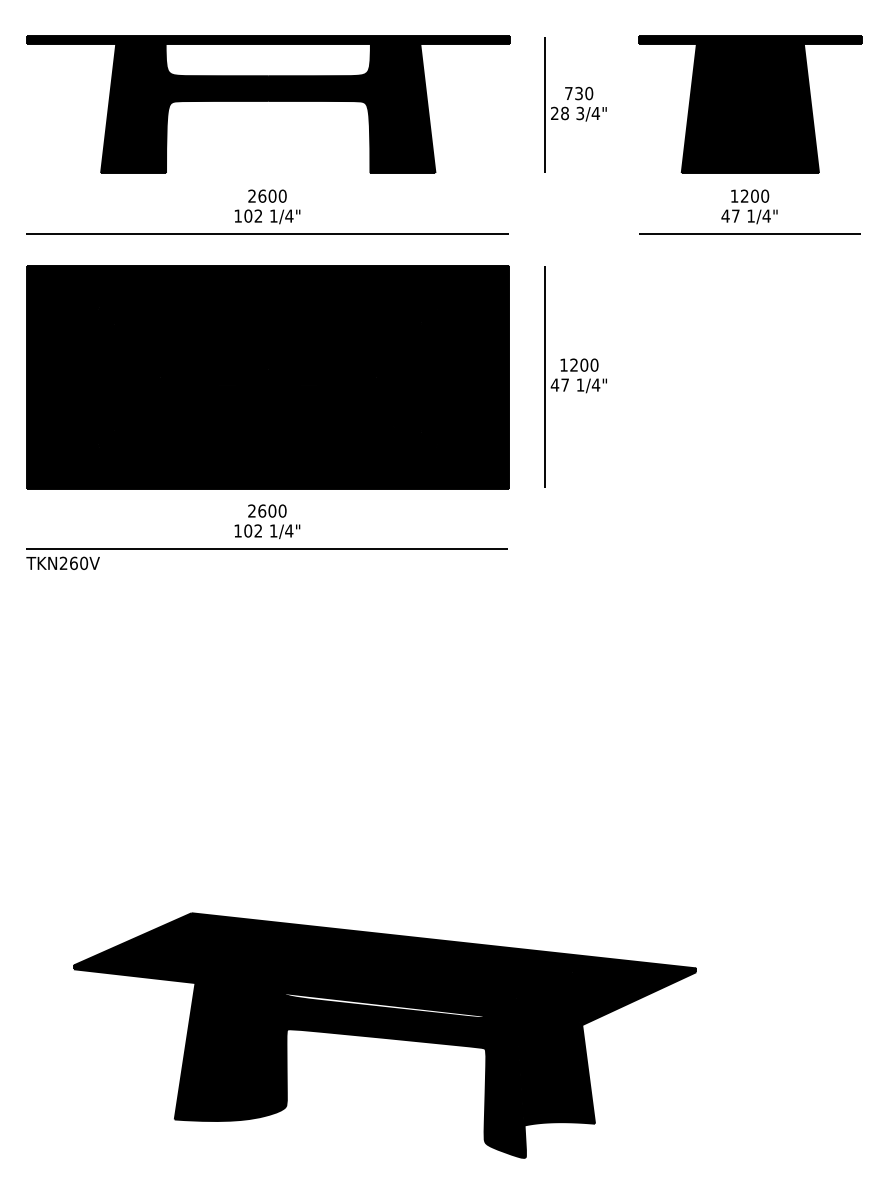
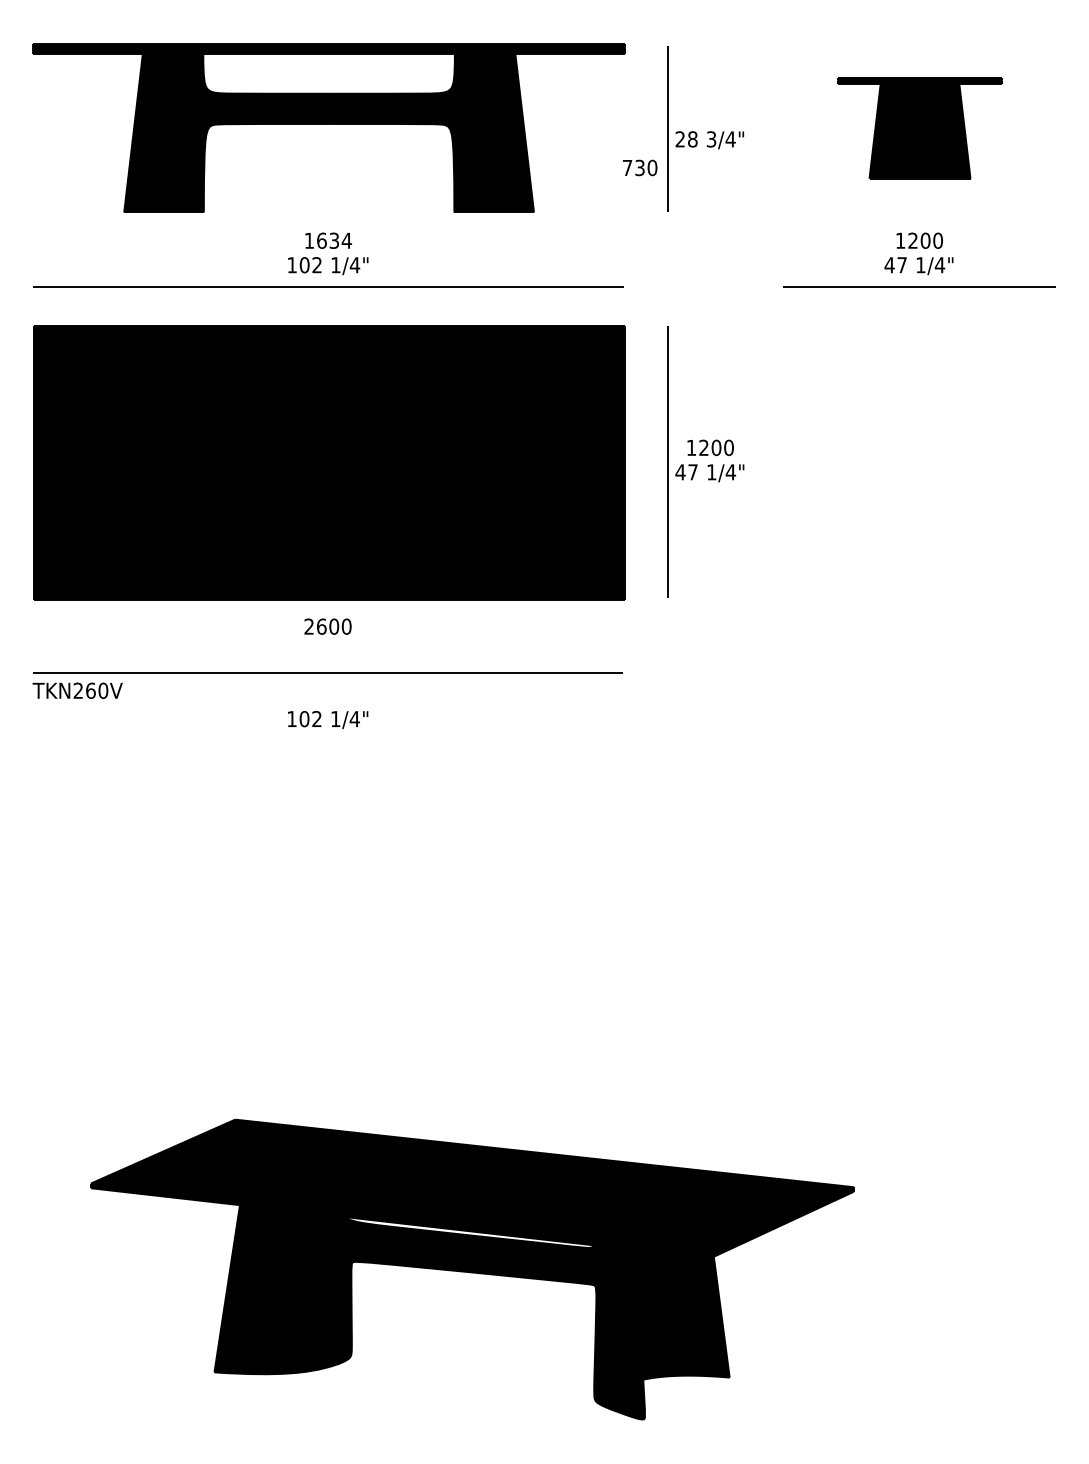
text: (579, 93) -> (640, 167), moved
part: (749, 103) -> (919, 127), size x0.6
text: (266, 195) -> (327, 240), 2600 -> 1634
text: (267, 531) -> (328, 719), moved

